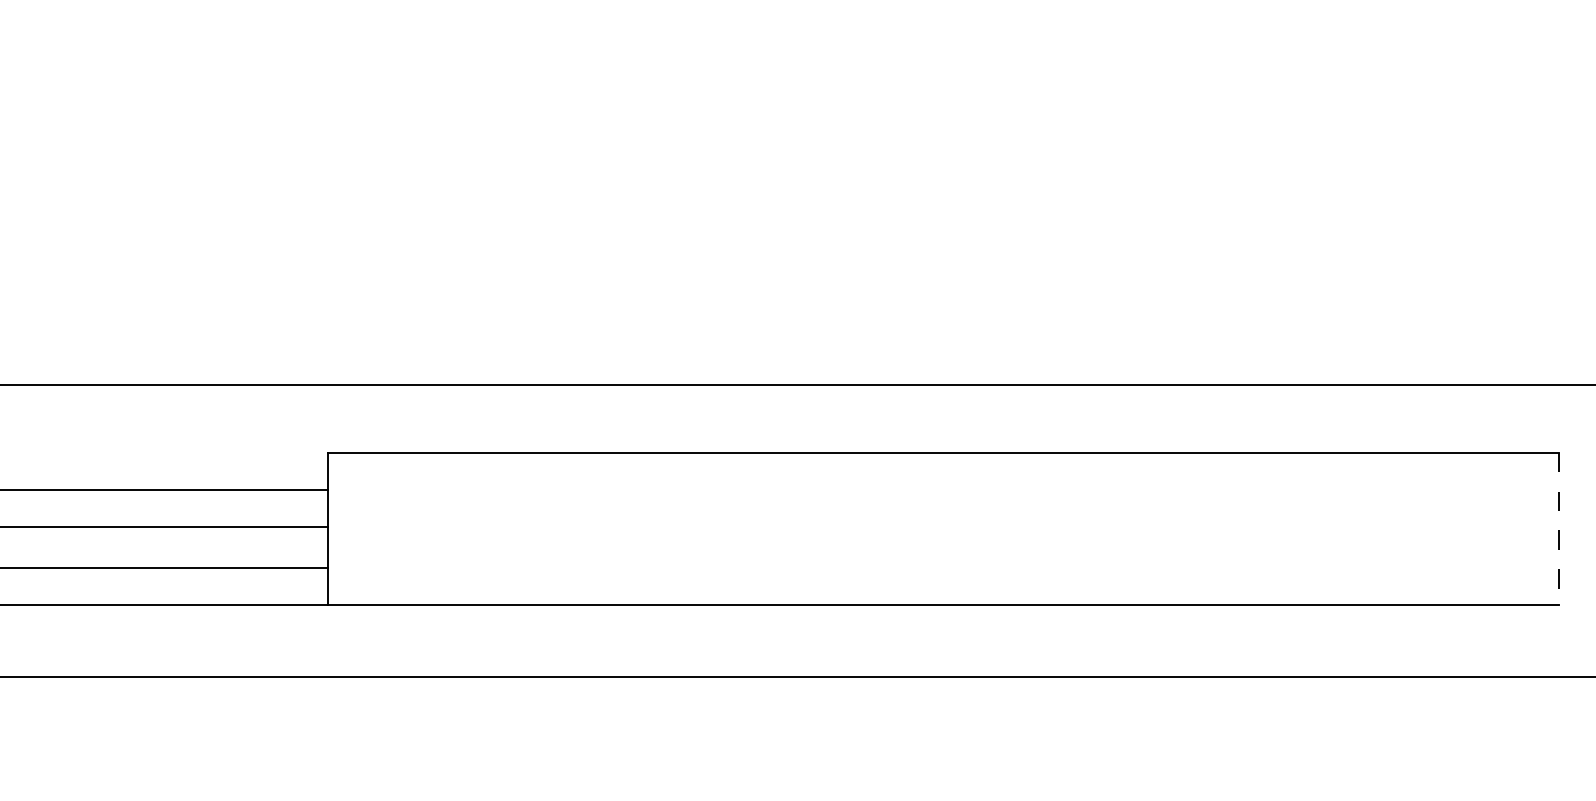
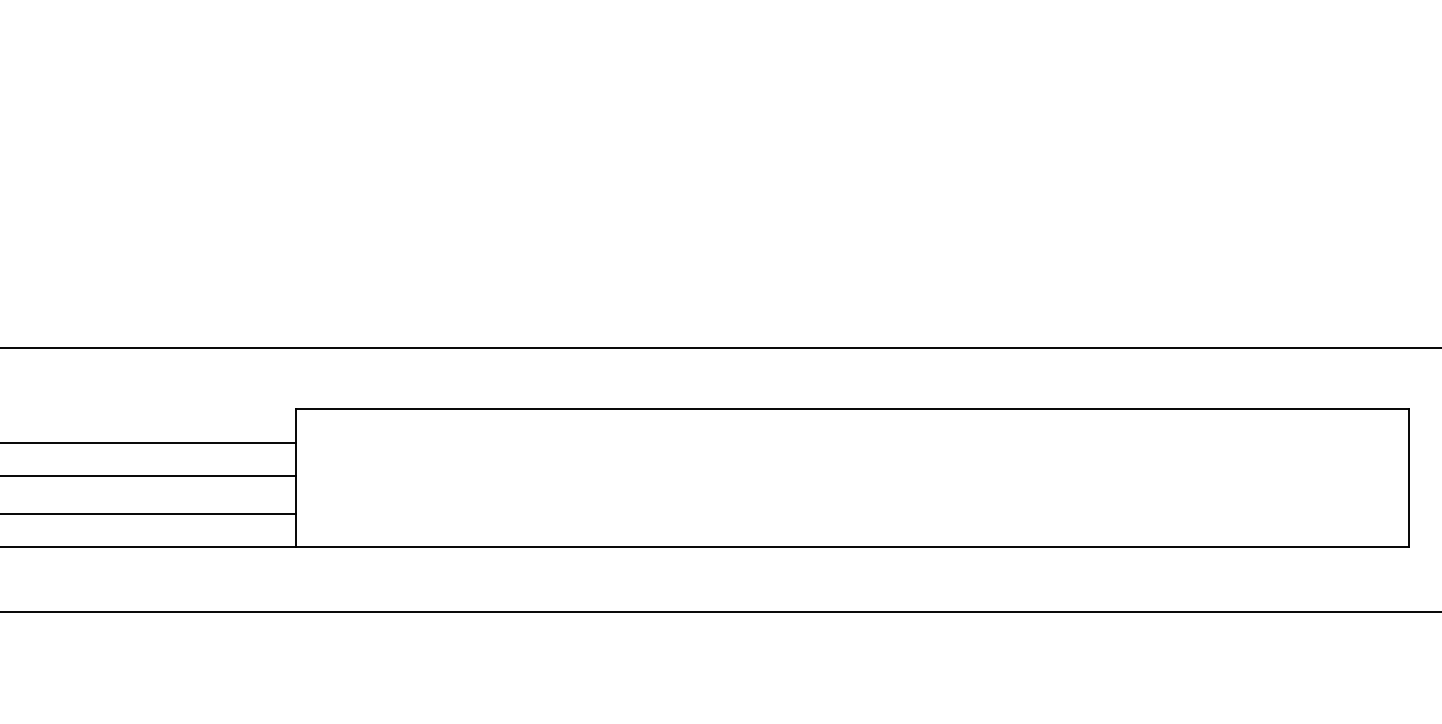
line: (1558, 529) -> (1408, 478), dashed -> solid

